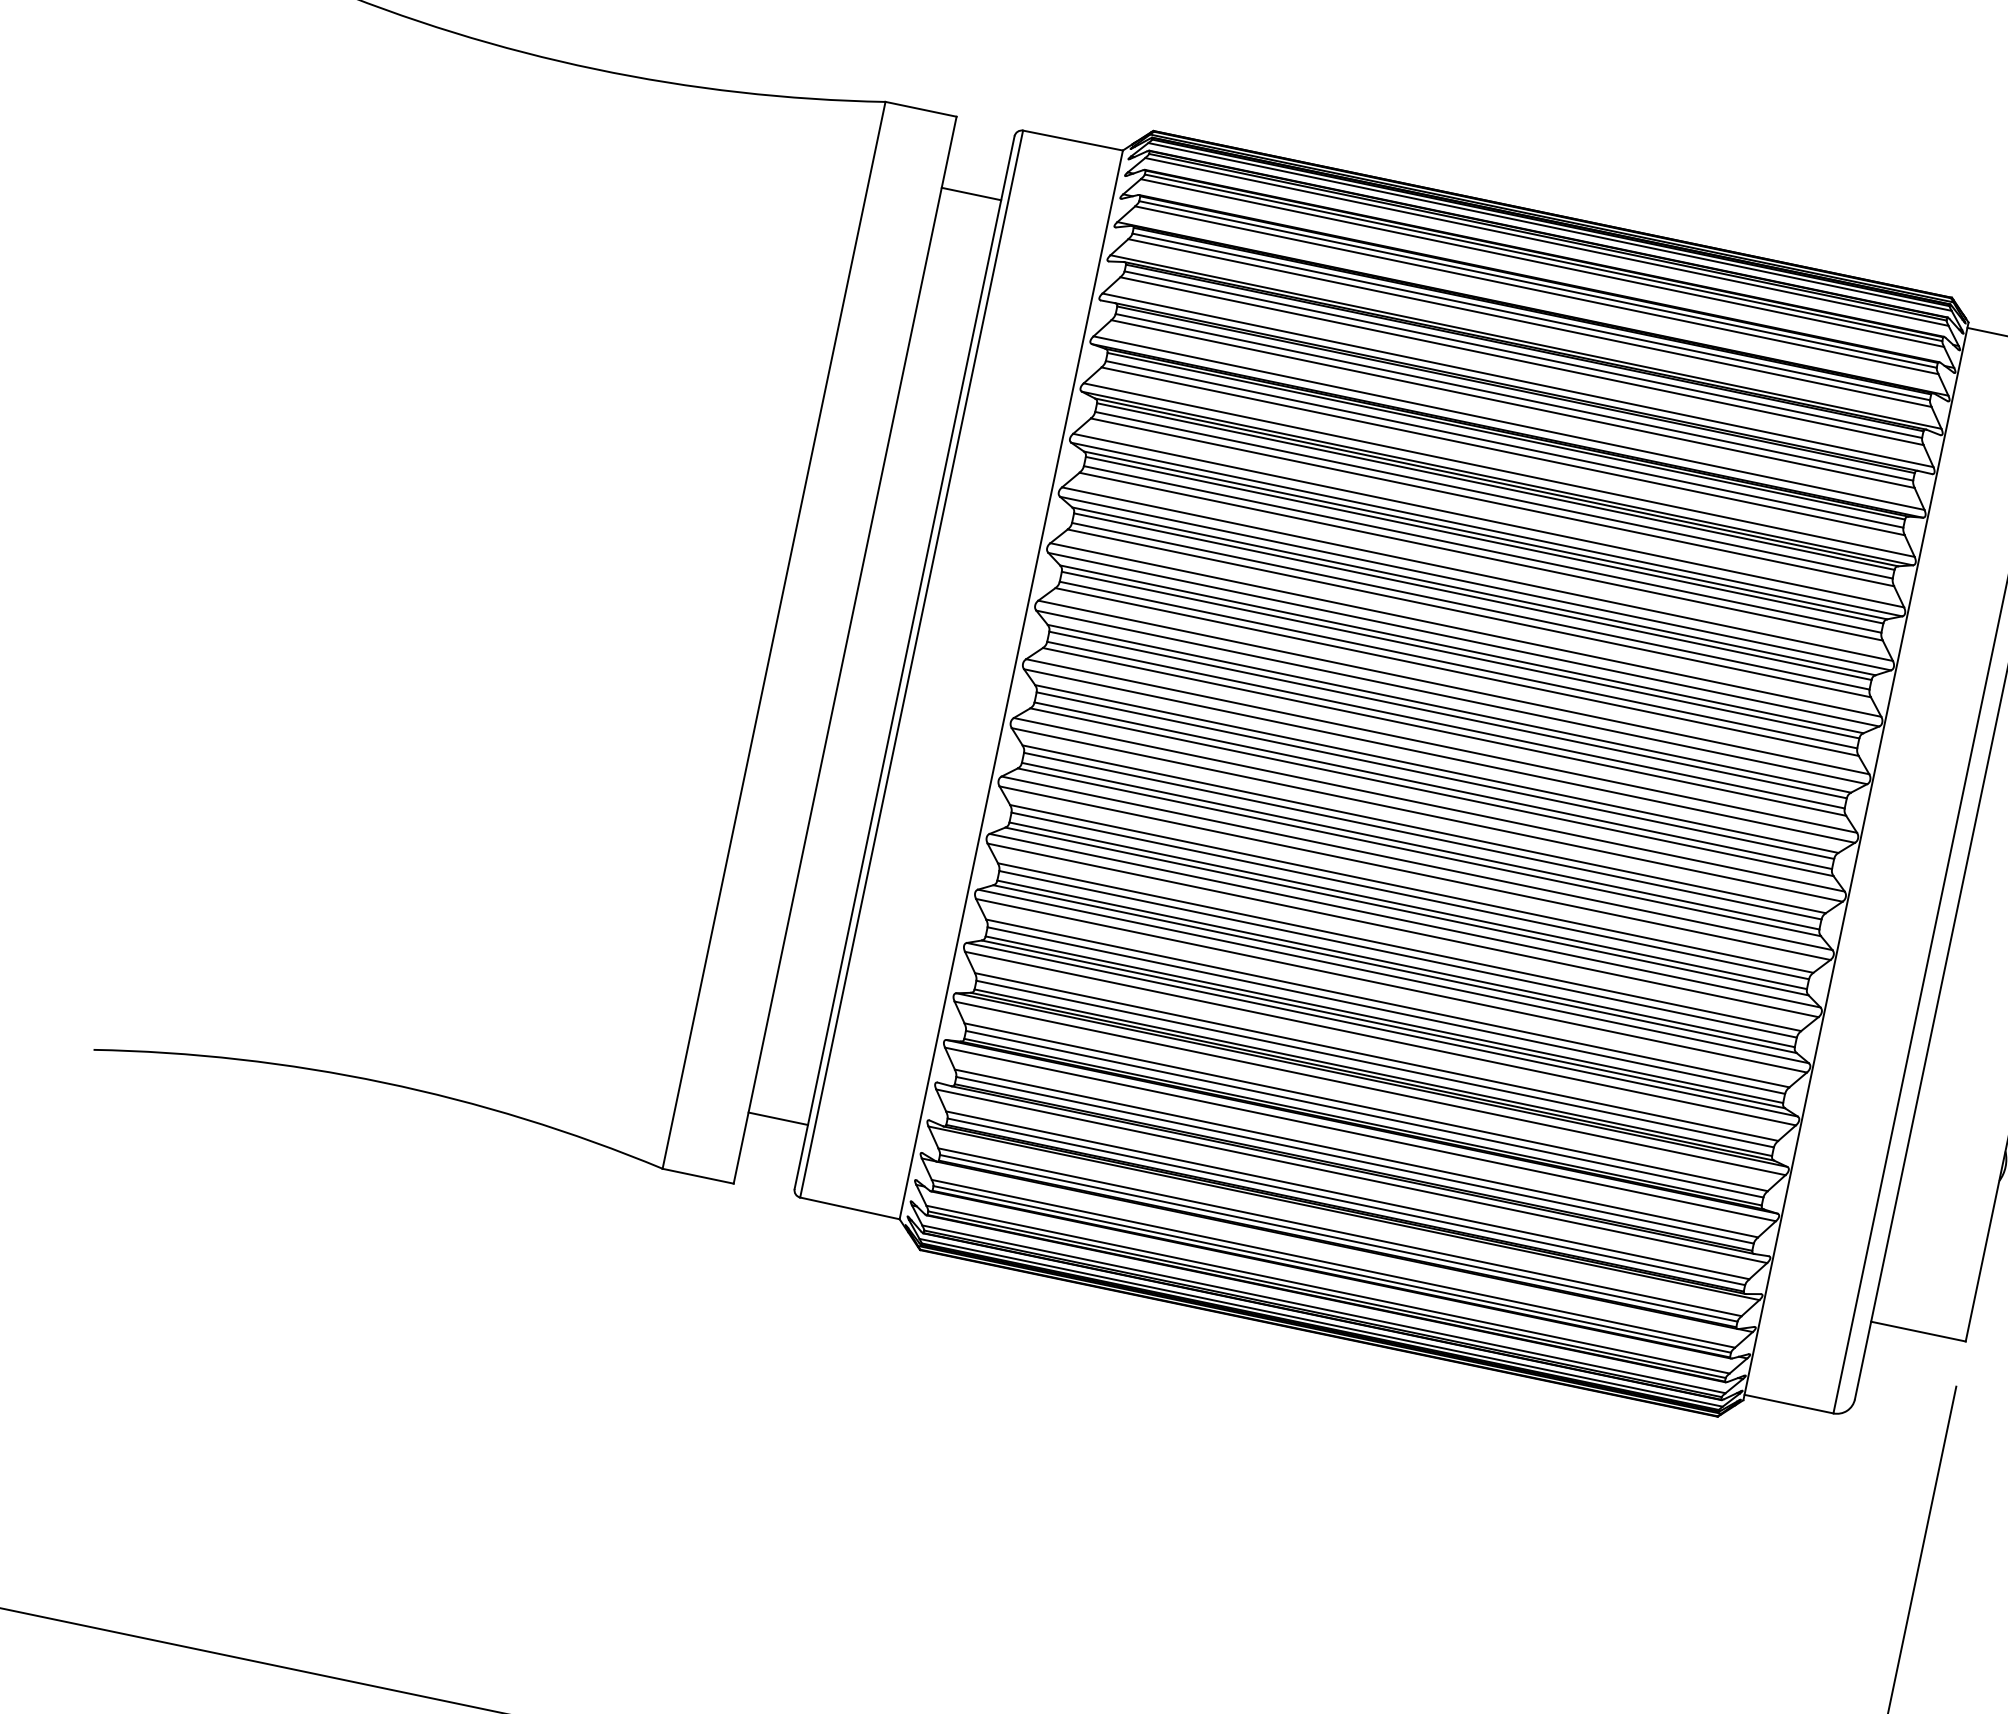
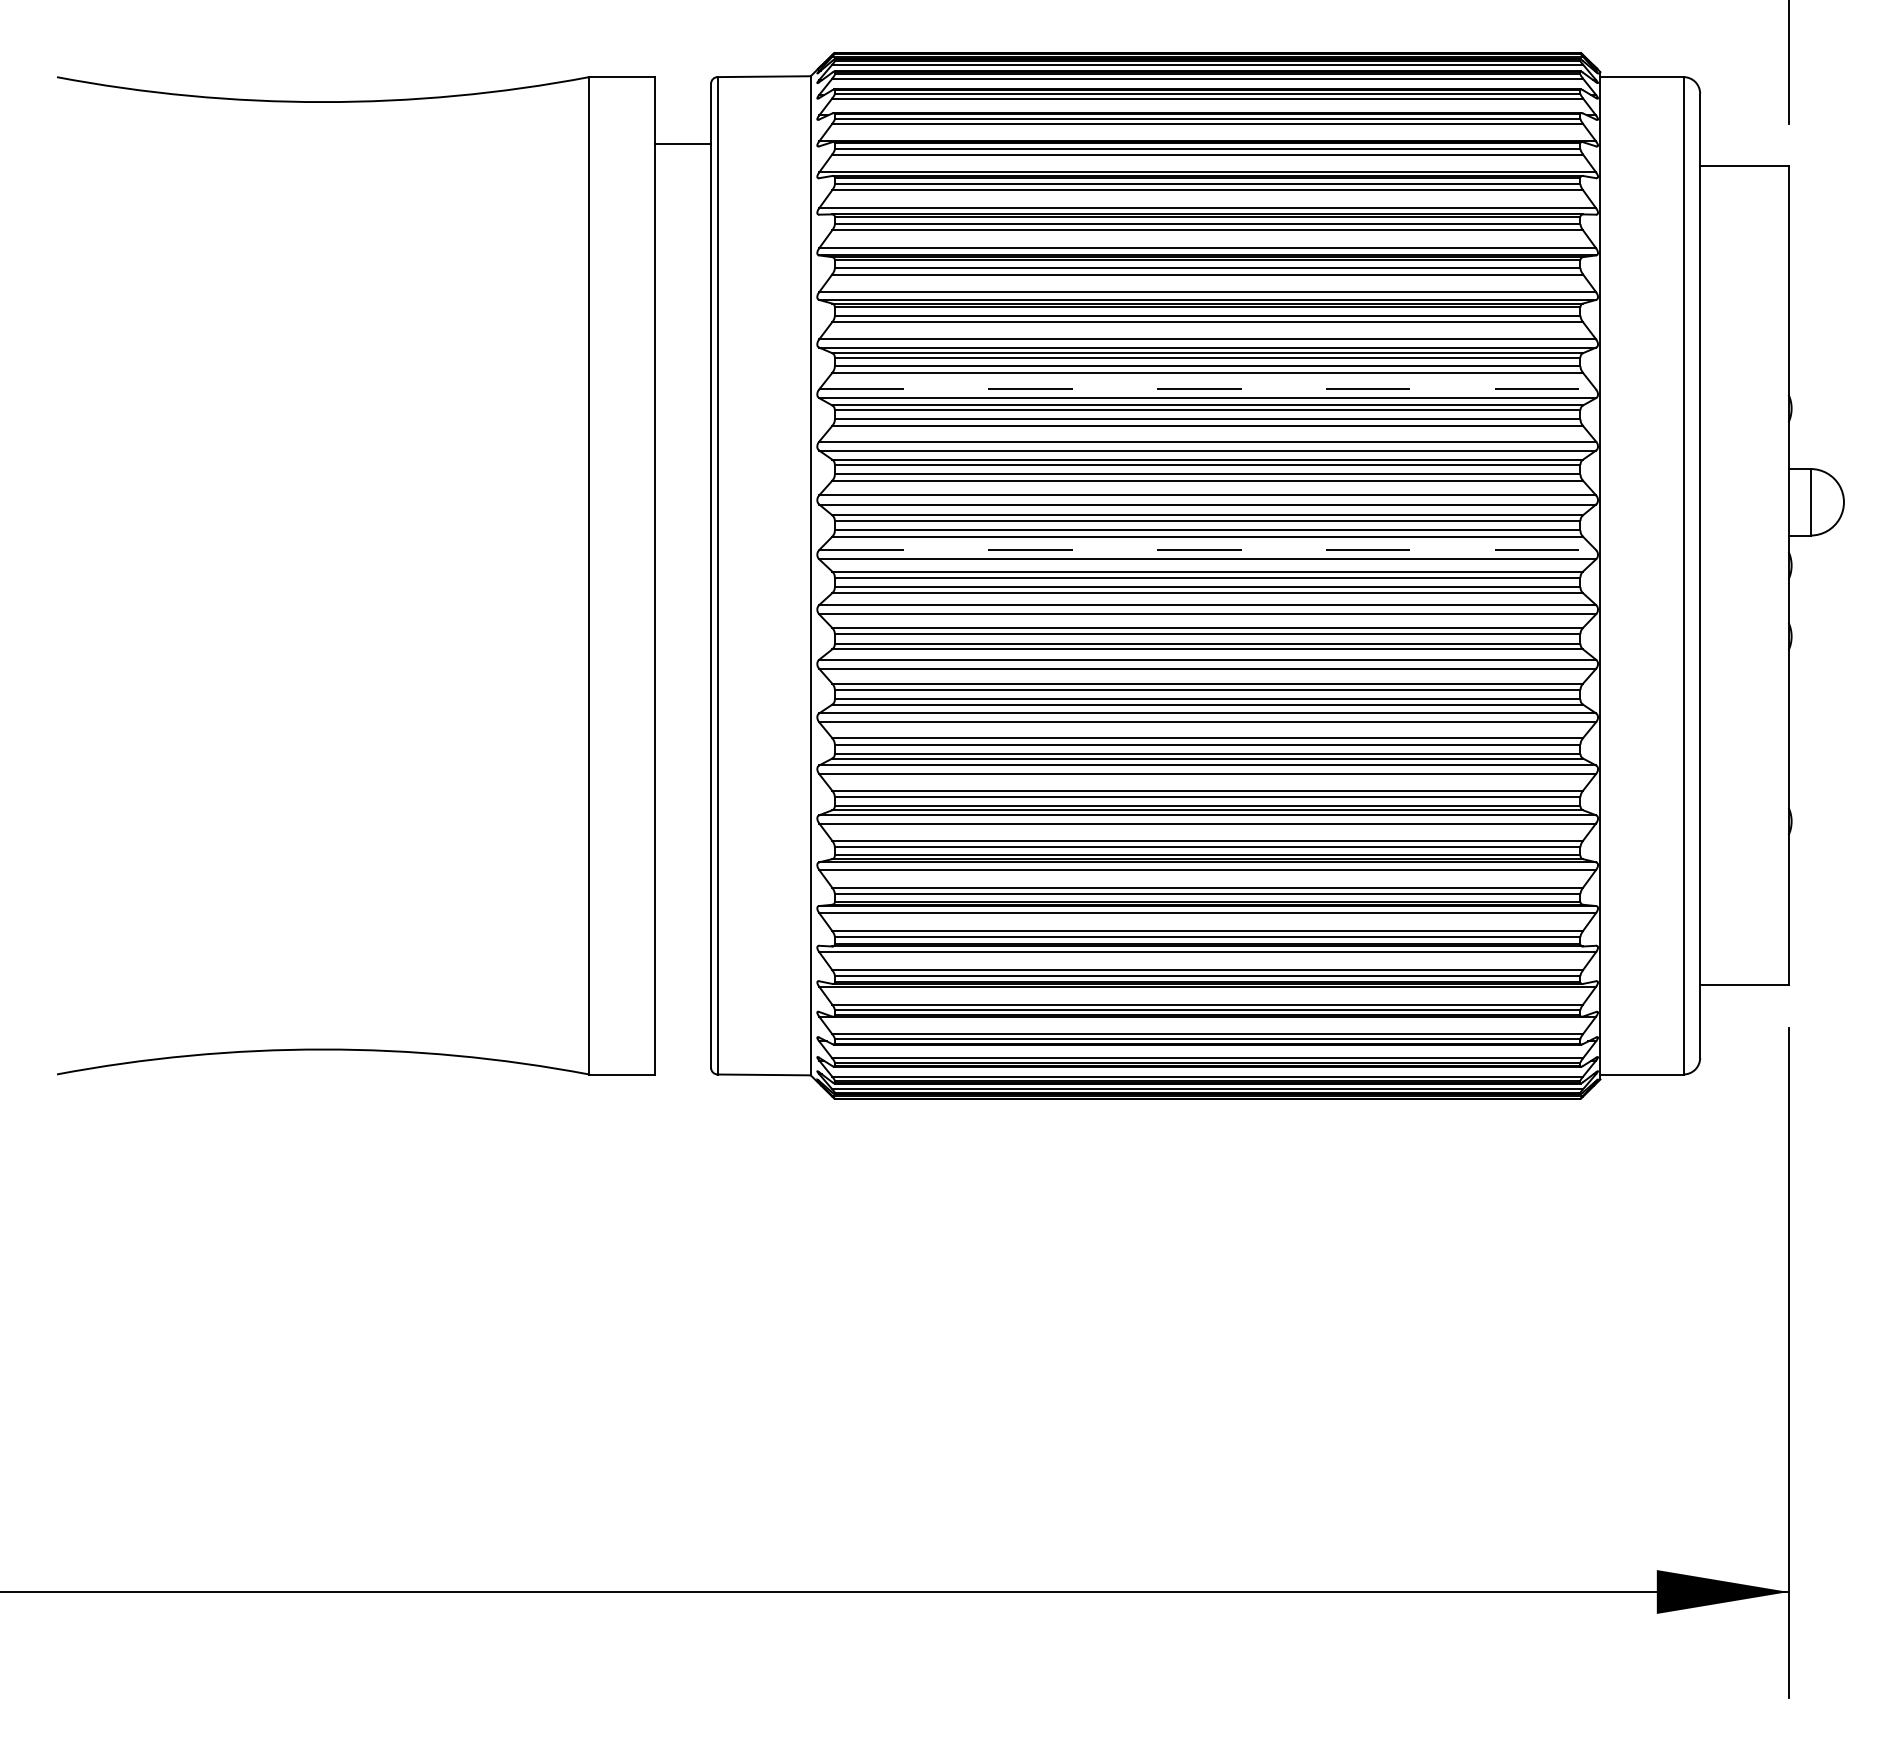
line: (1478, 574) -> (1208, 389), solid -> dashed
line: (1442, 746) -> (1208, 550), solid -> dashed
line: (778, 1119) -> (683, 1008), removed

